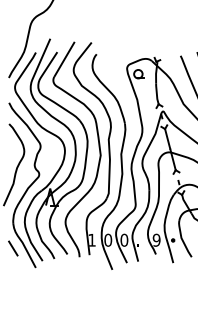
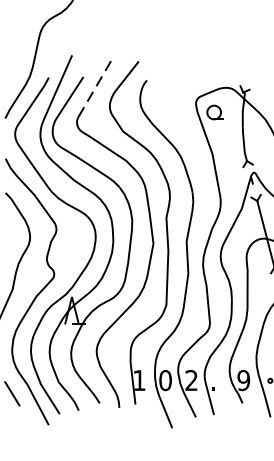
line: (64, 58) -> (94, 87), solid -> dashed
text: (124, 239) -> (191, 379), 0 -> 2

